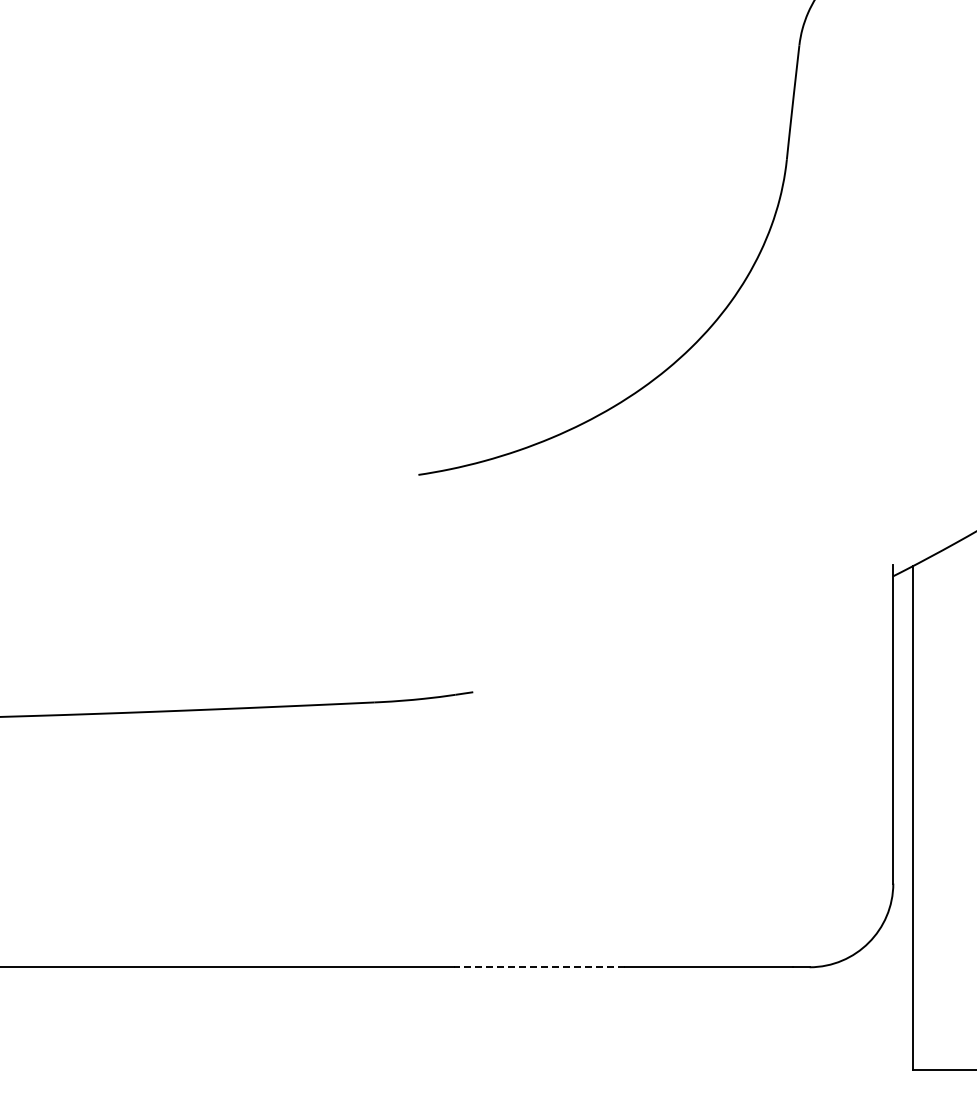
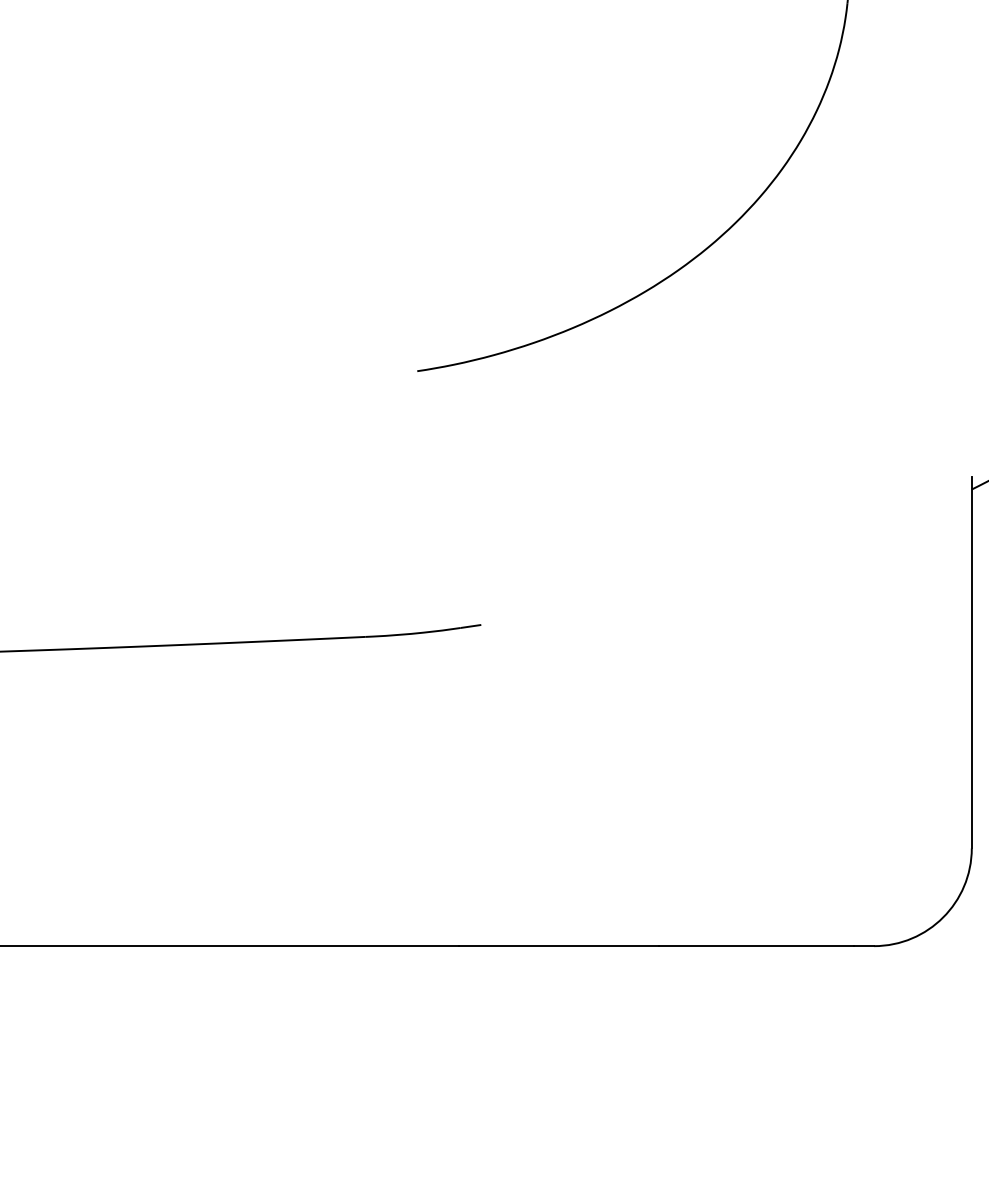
line: (539, 967) -> (558, 946), dashed -> solid

